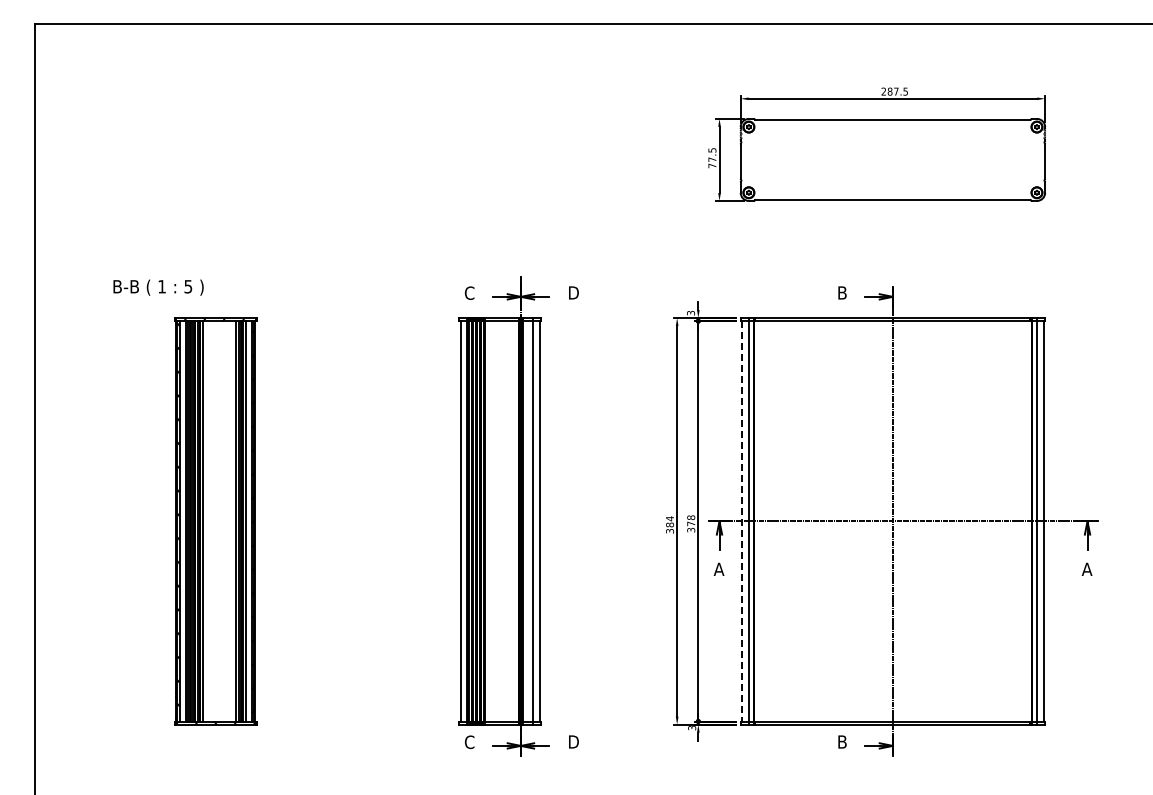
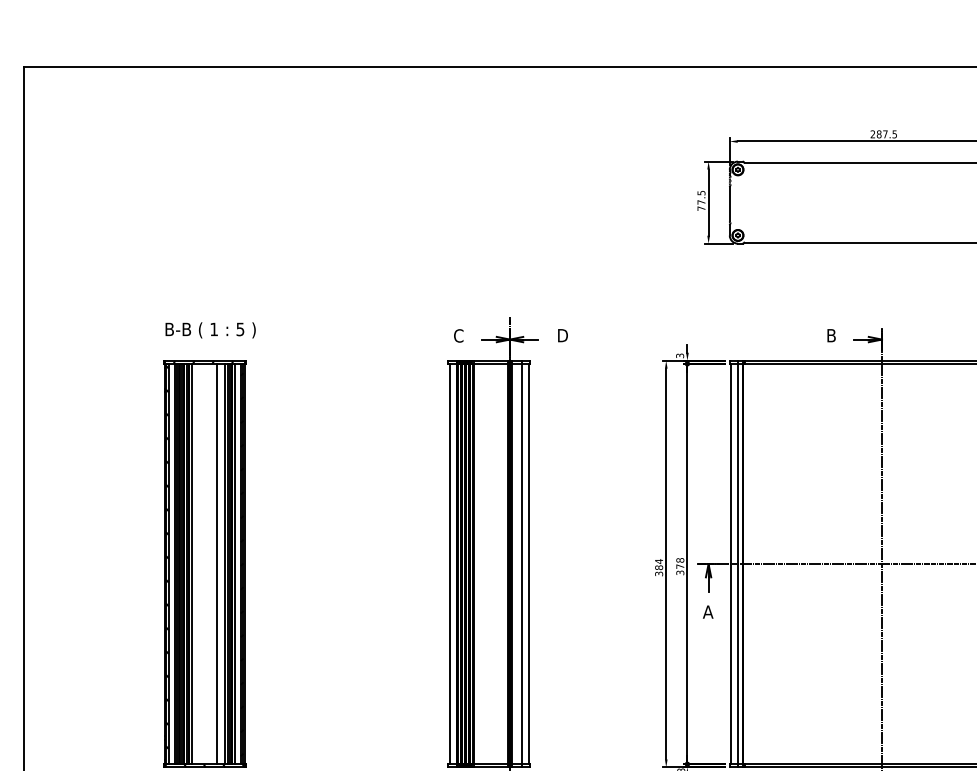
text: (158, 287) -> (210, 330), moved
line: (227, 521) -> (216, 564), added
line: (742, 521) -> (731, 564), dashed -> solid

